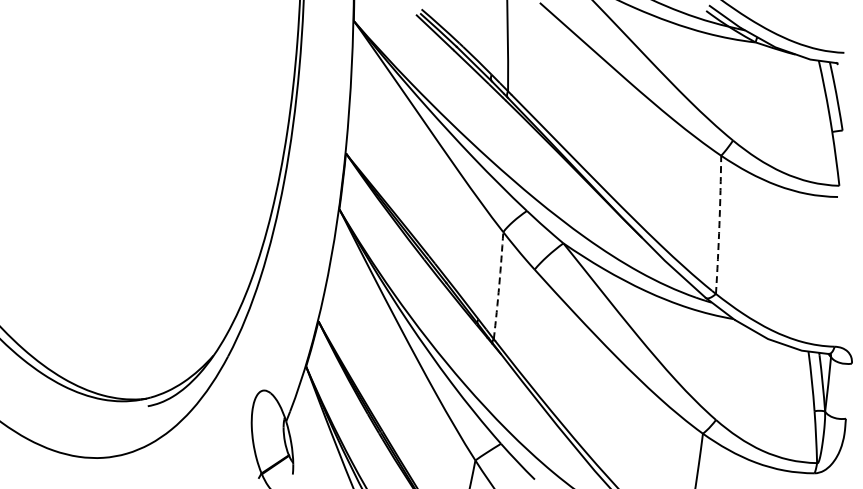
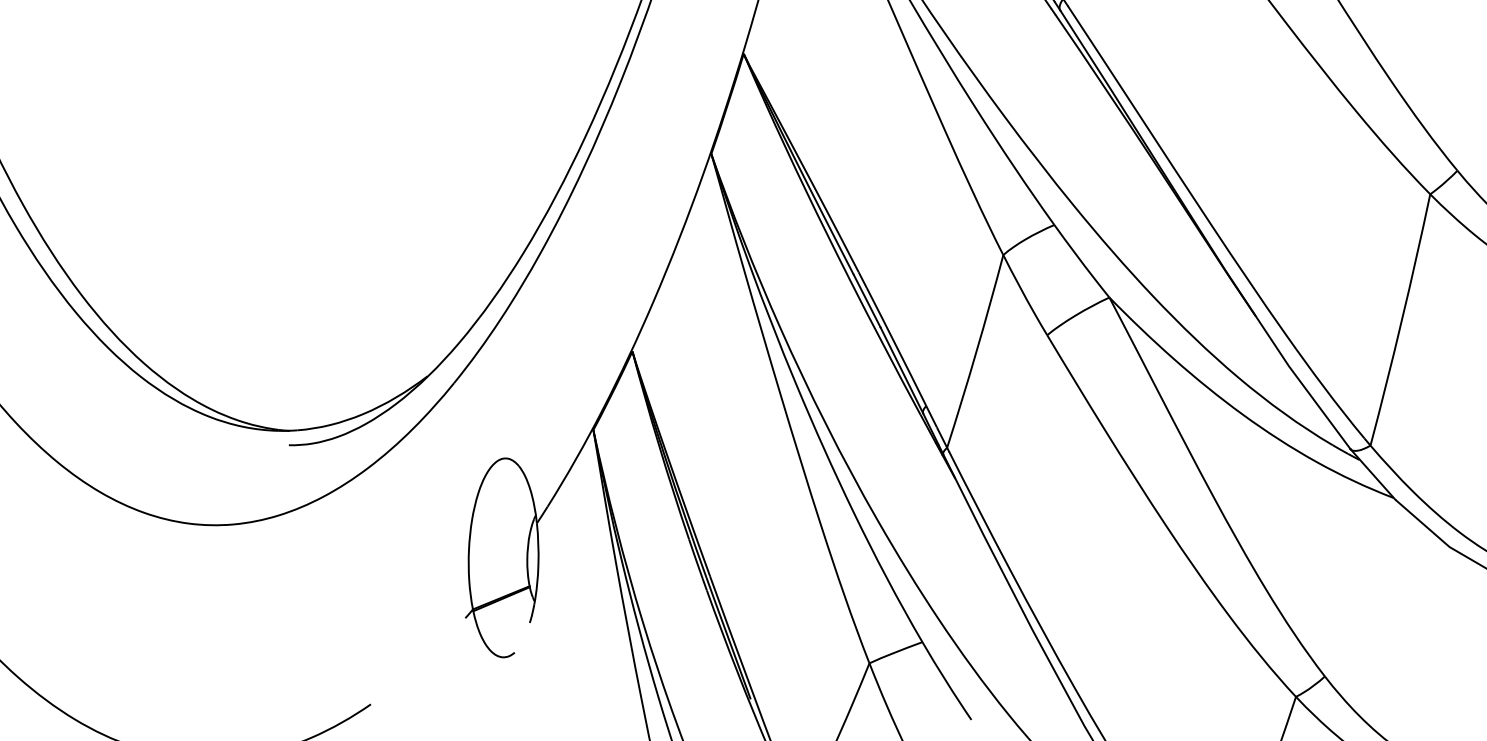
arc: (719, 224) -> (1402, 319), dashed -> solid
arc: (499, 285) -> (977, 351), dashed -> solid

